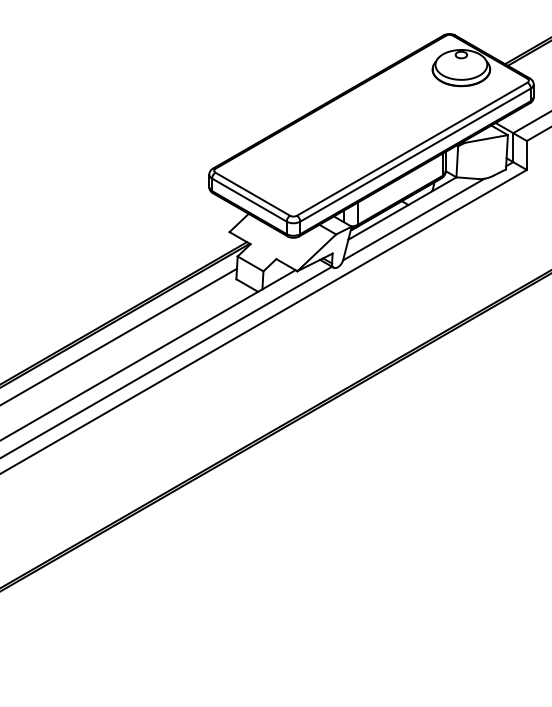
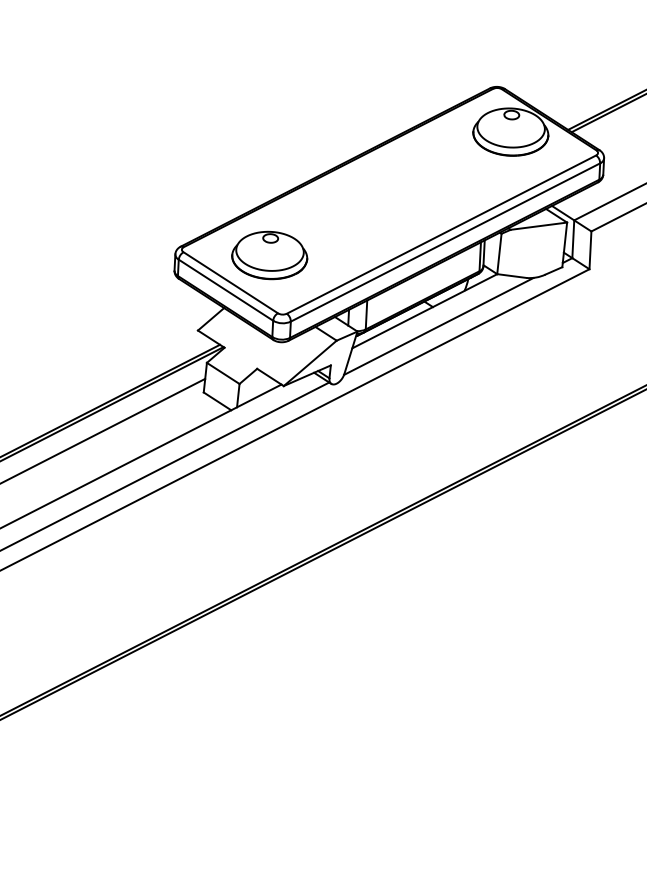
part: (281, 171) -> (269, 255), added

